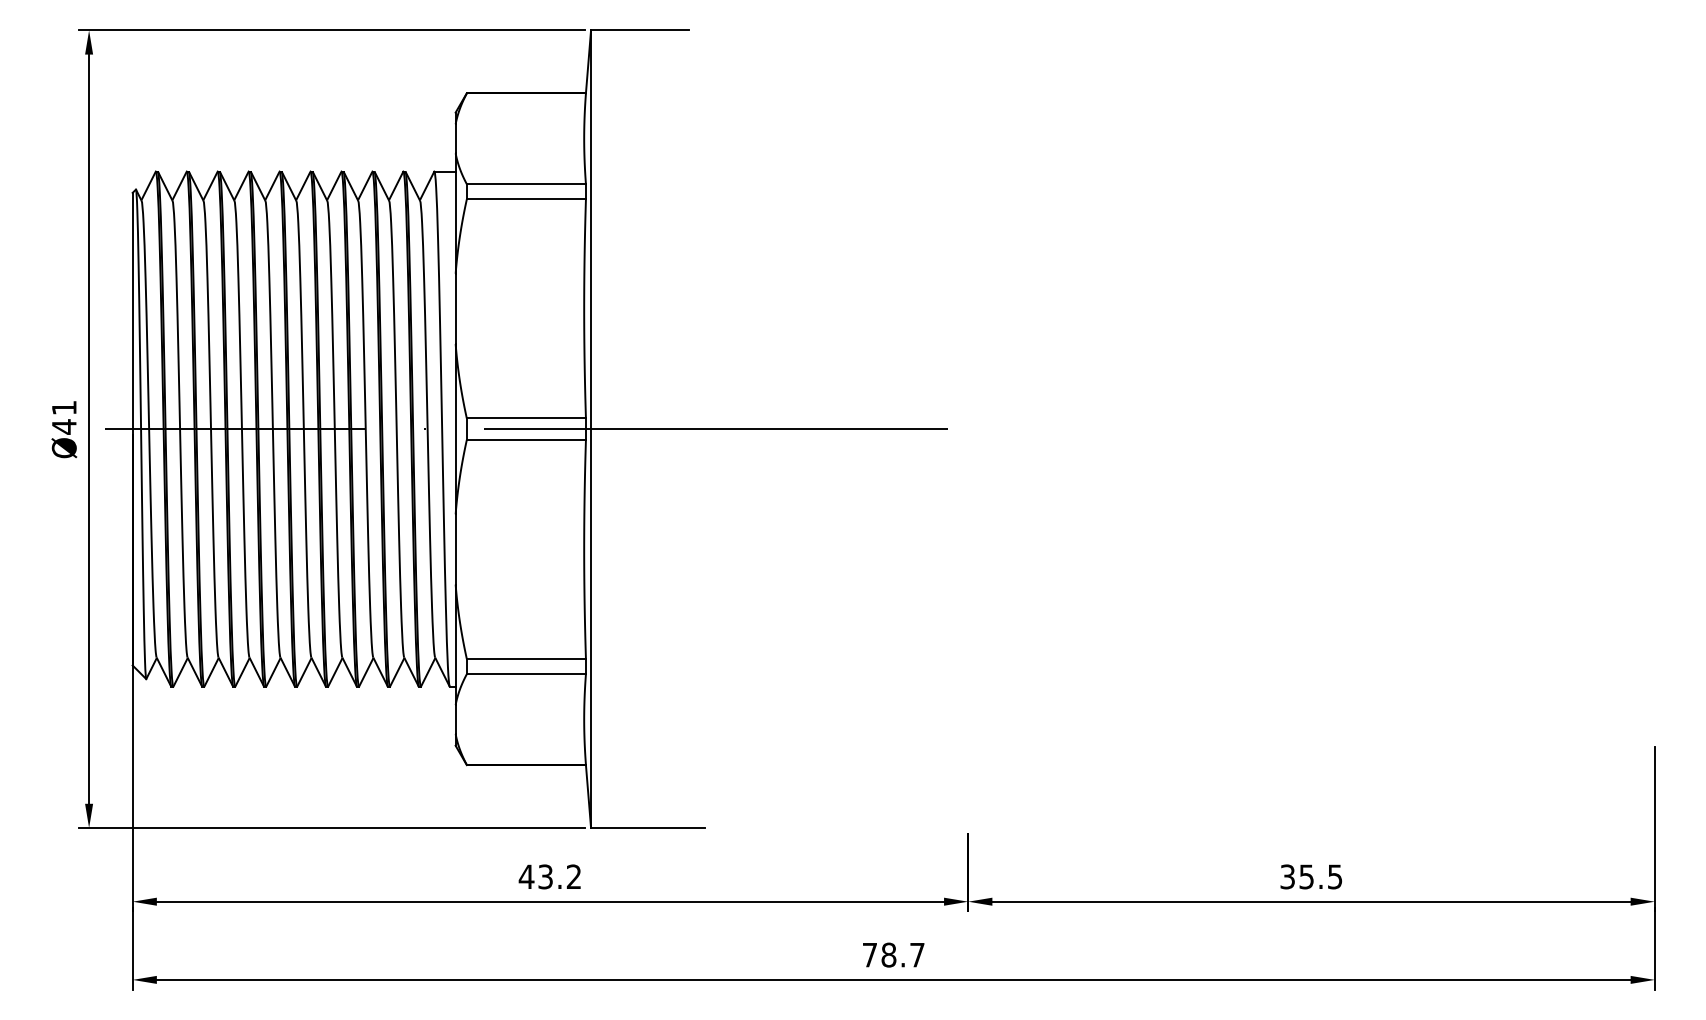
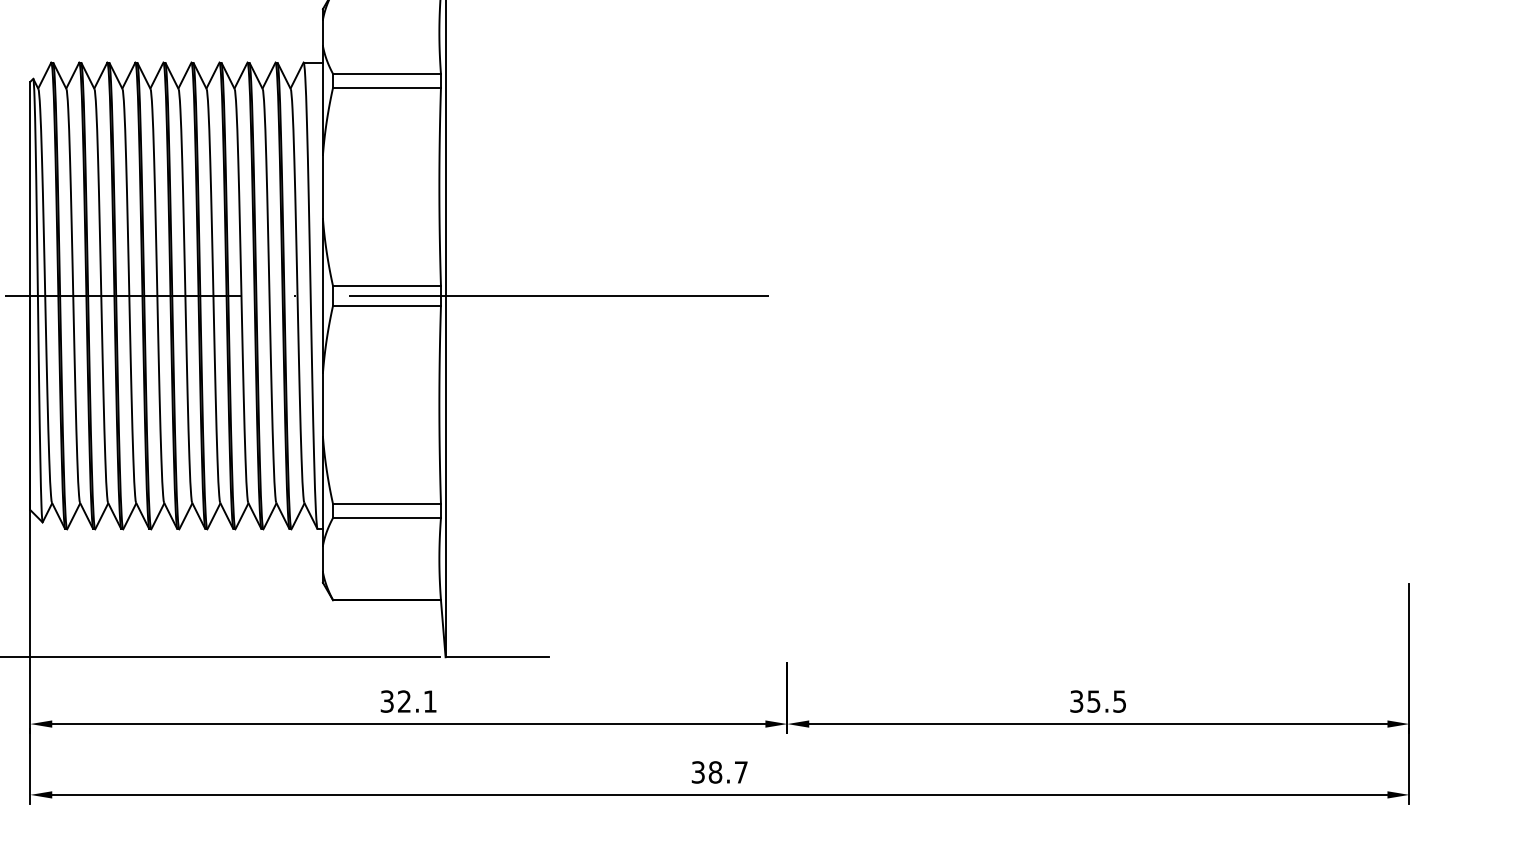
text: (549, 876) -> (407, 701), 43.2 -> 32.1
text: (869, 954) -> (697, 771), 78.7 -> 38.7

